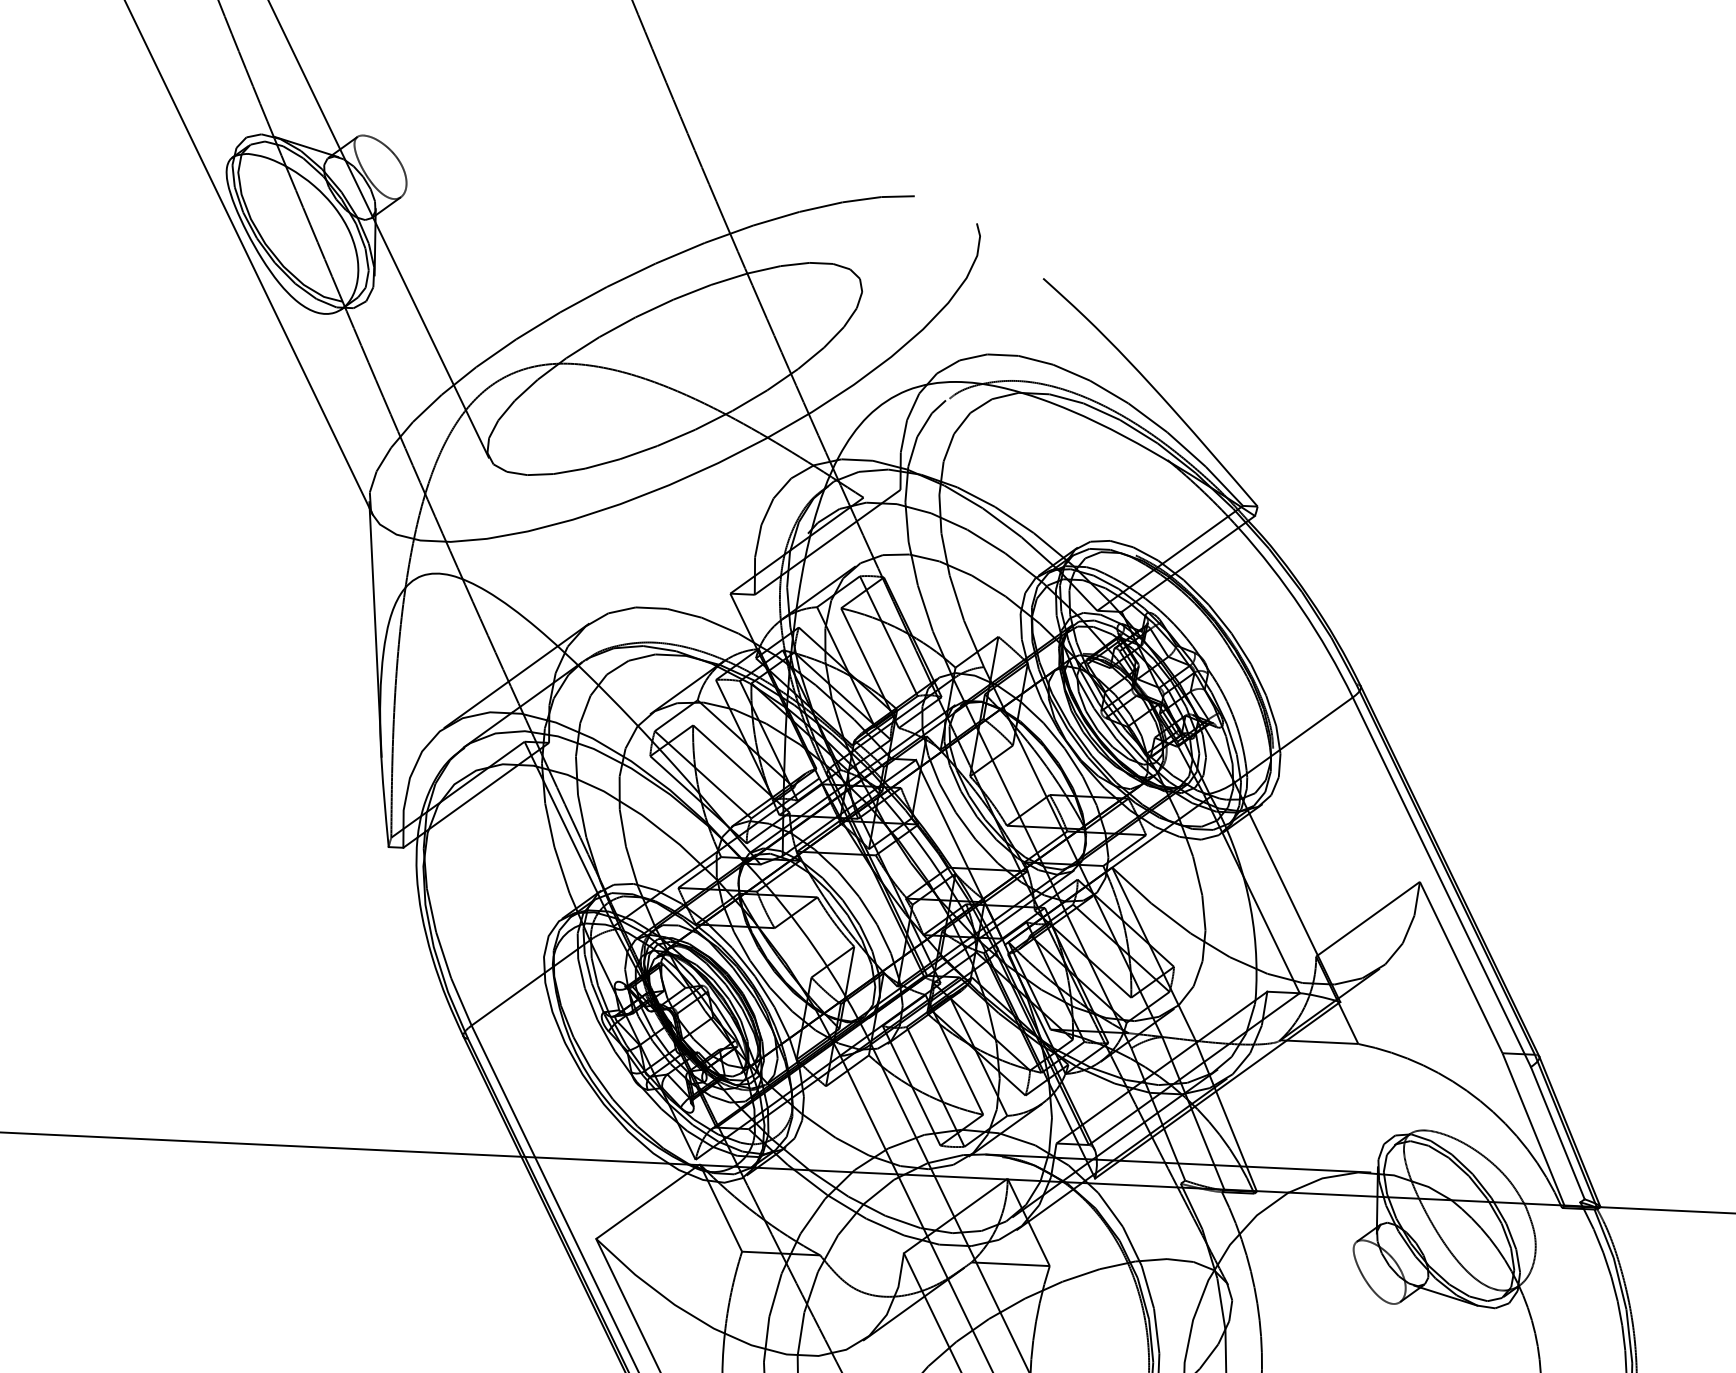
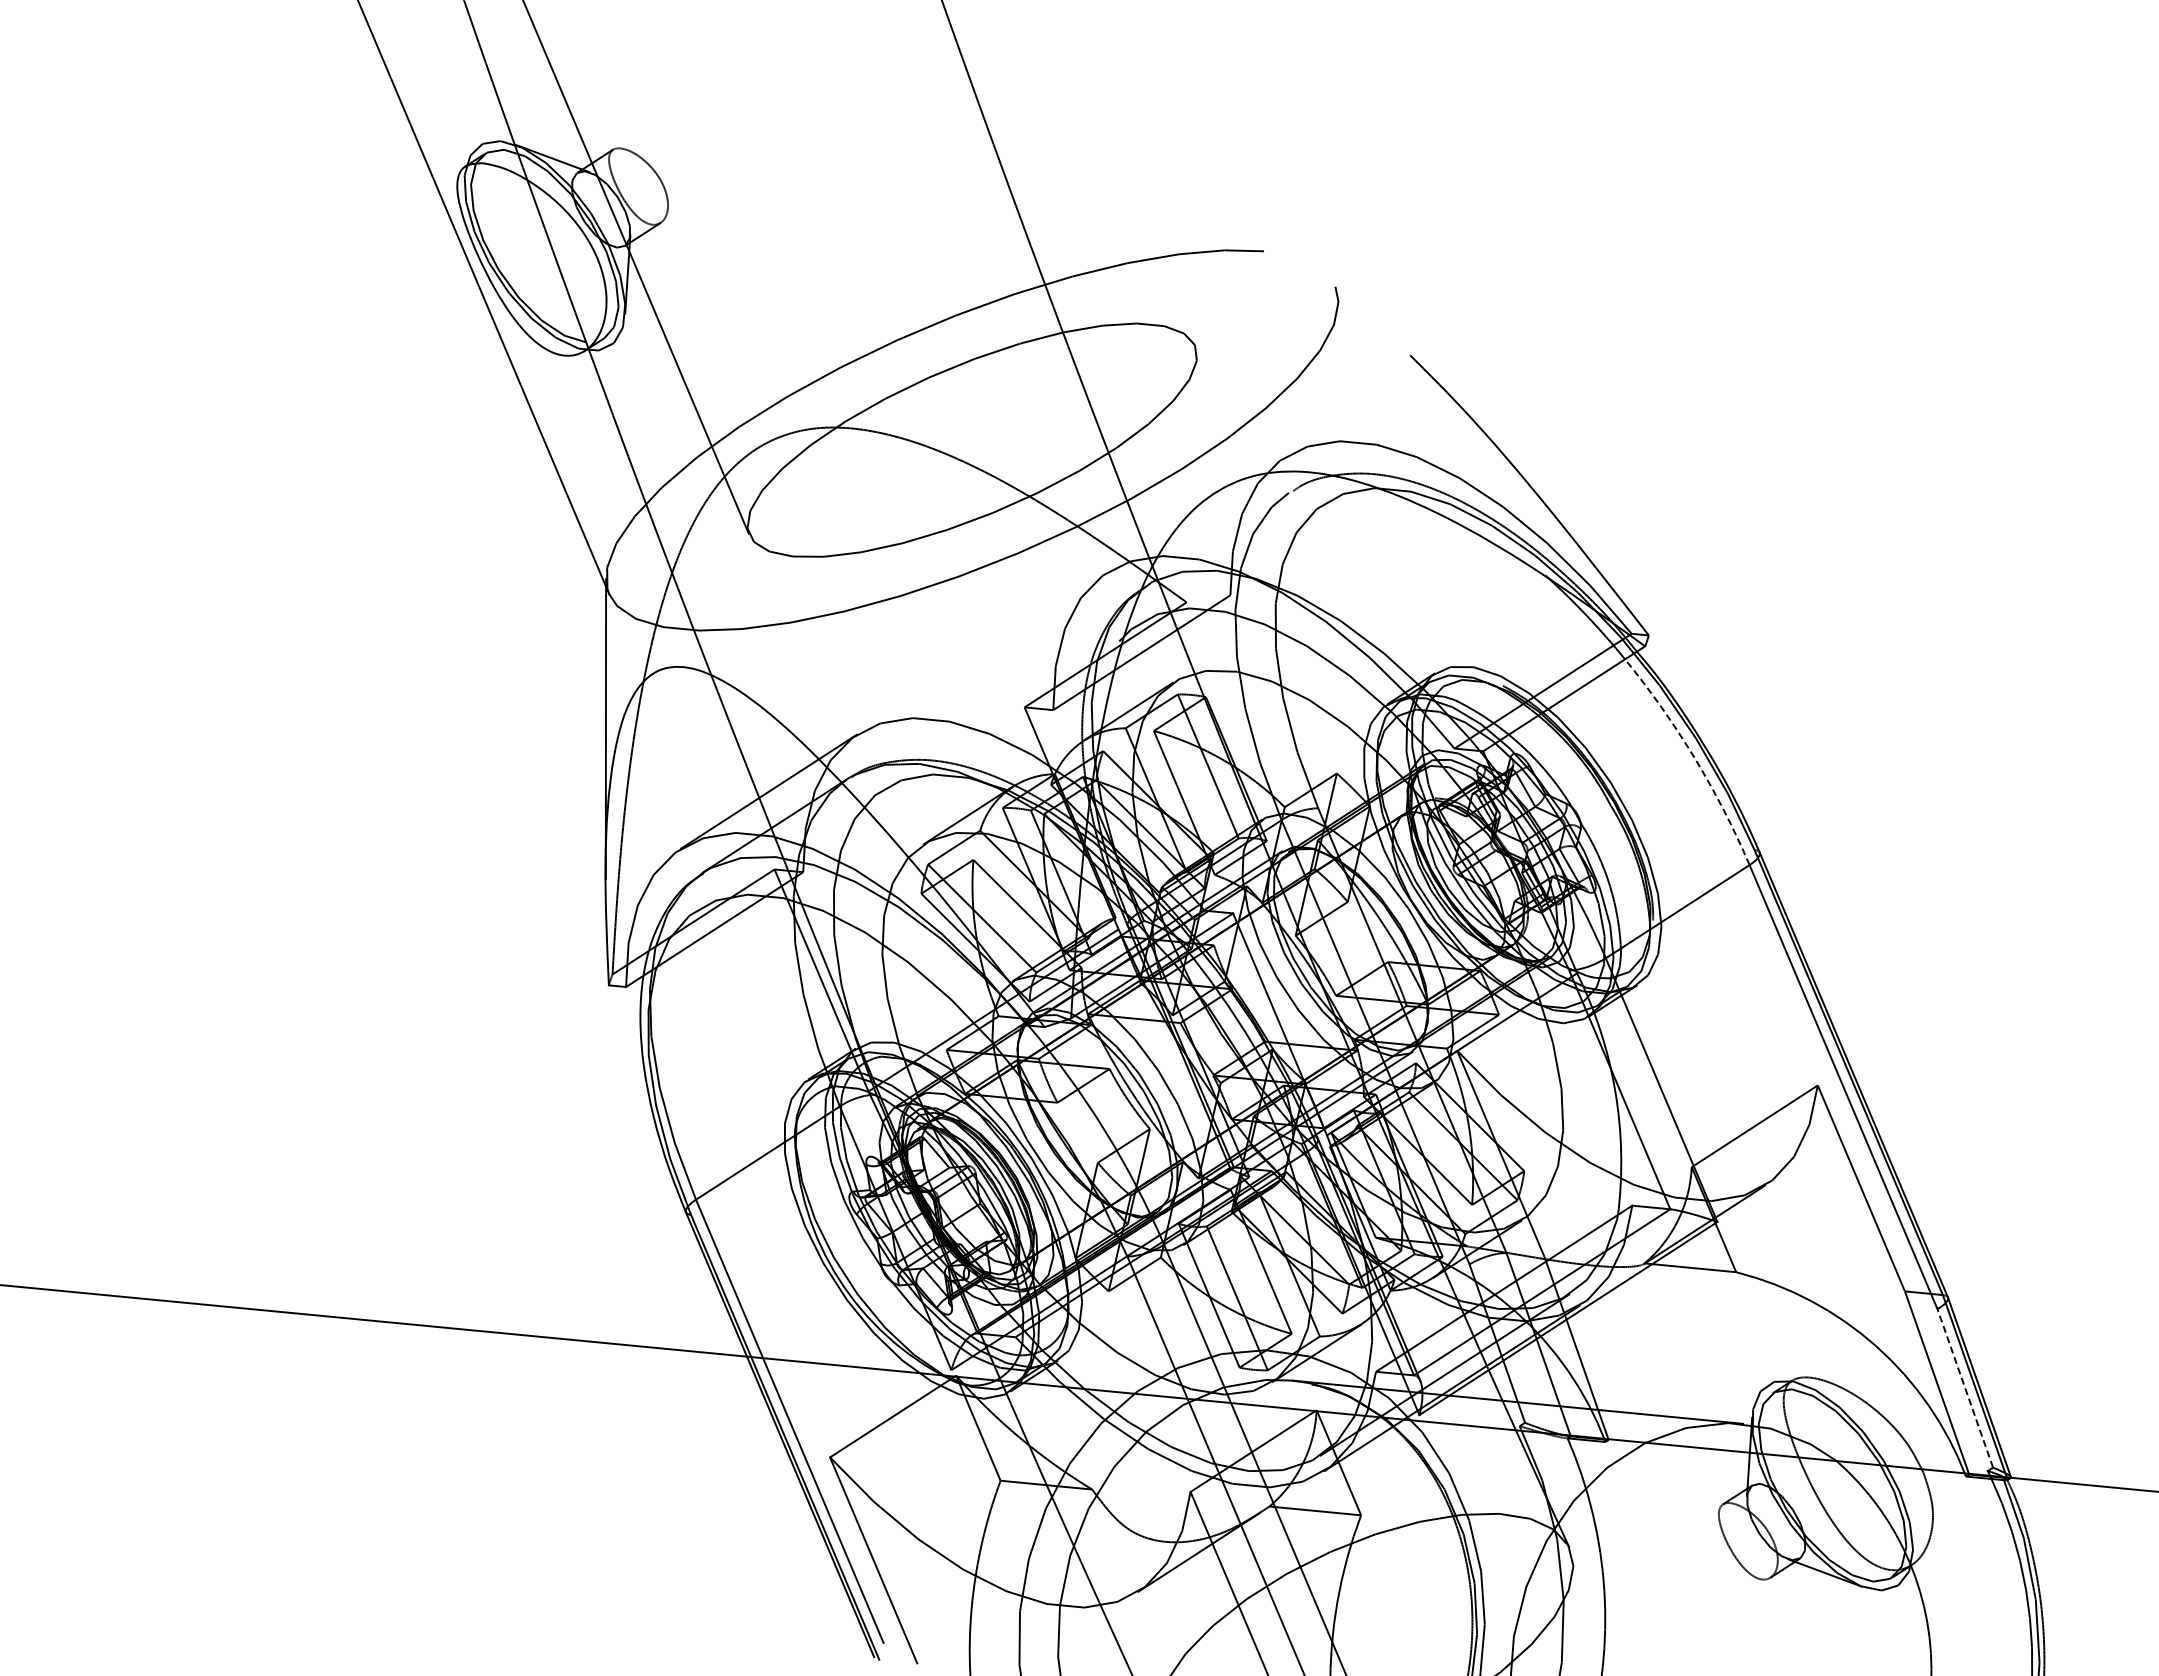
arc: (1301, 608) -> (1694, 757), solid -> dashed
line: (1557, 1133) -> (1965, 1388), solid -> dashed

